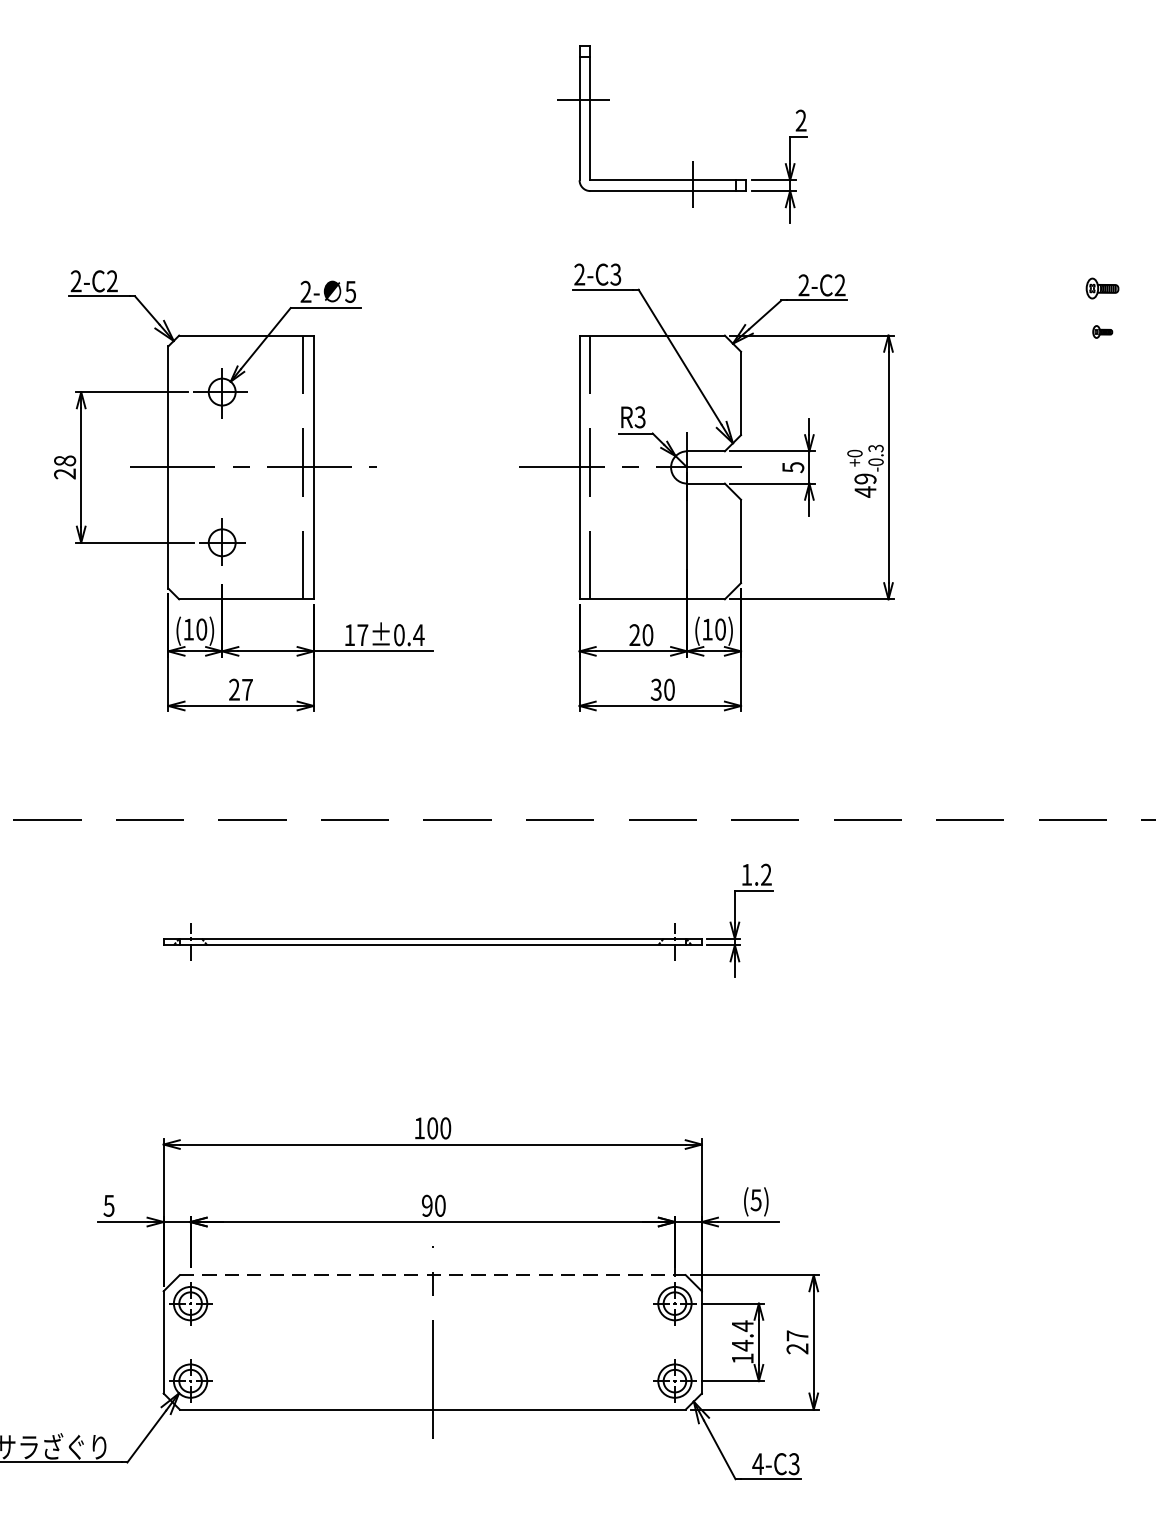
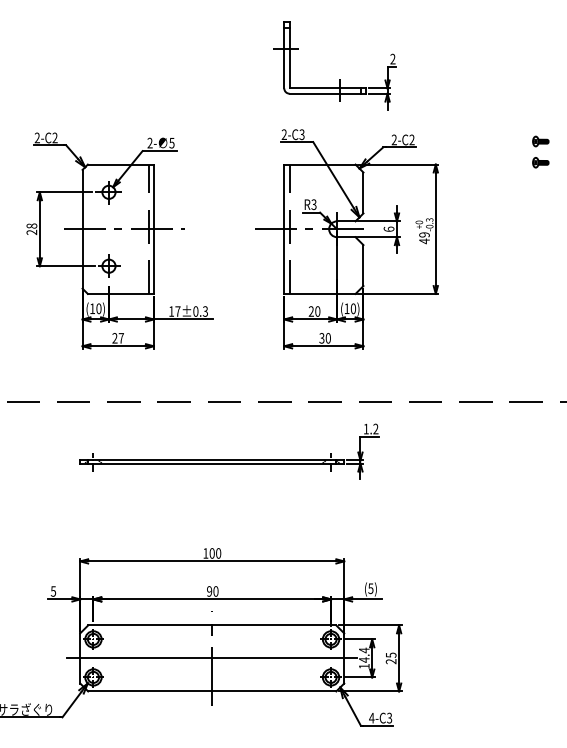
part: (1101, 331) -> (540, 162), size x1.67
text: (792, 465) -> (388, 228), 5 -> 6
text: (418, 635) -> (205, 311), 17±0.4 -> 17±0.3
line: (433, 1275) -> (212, 625), dashed -> solid
text: (798, 1334) -> (391, 654), 27 -> 25
line: (433, 1342) -> (212, 658), added

